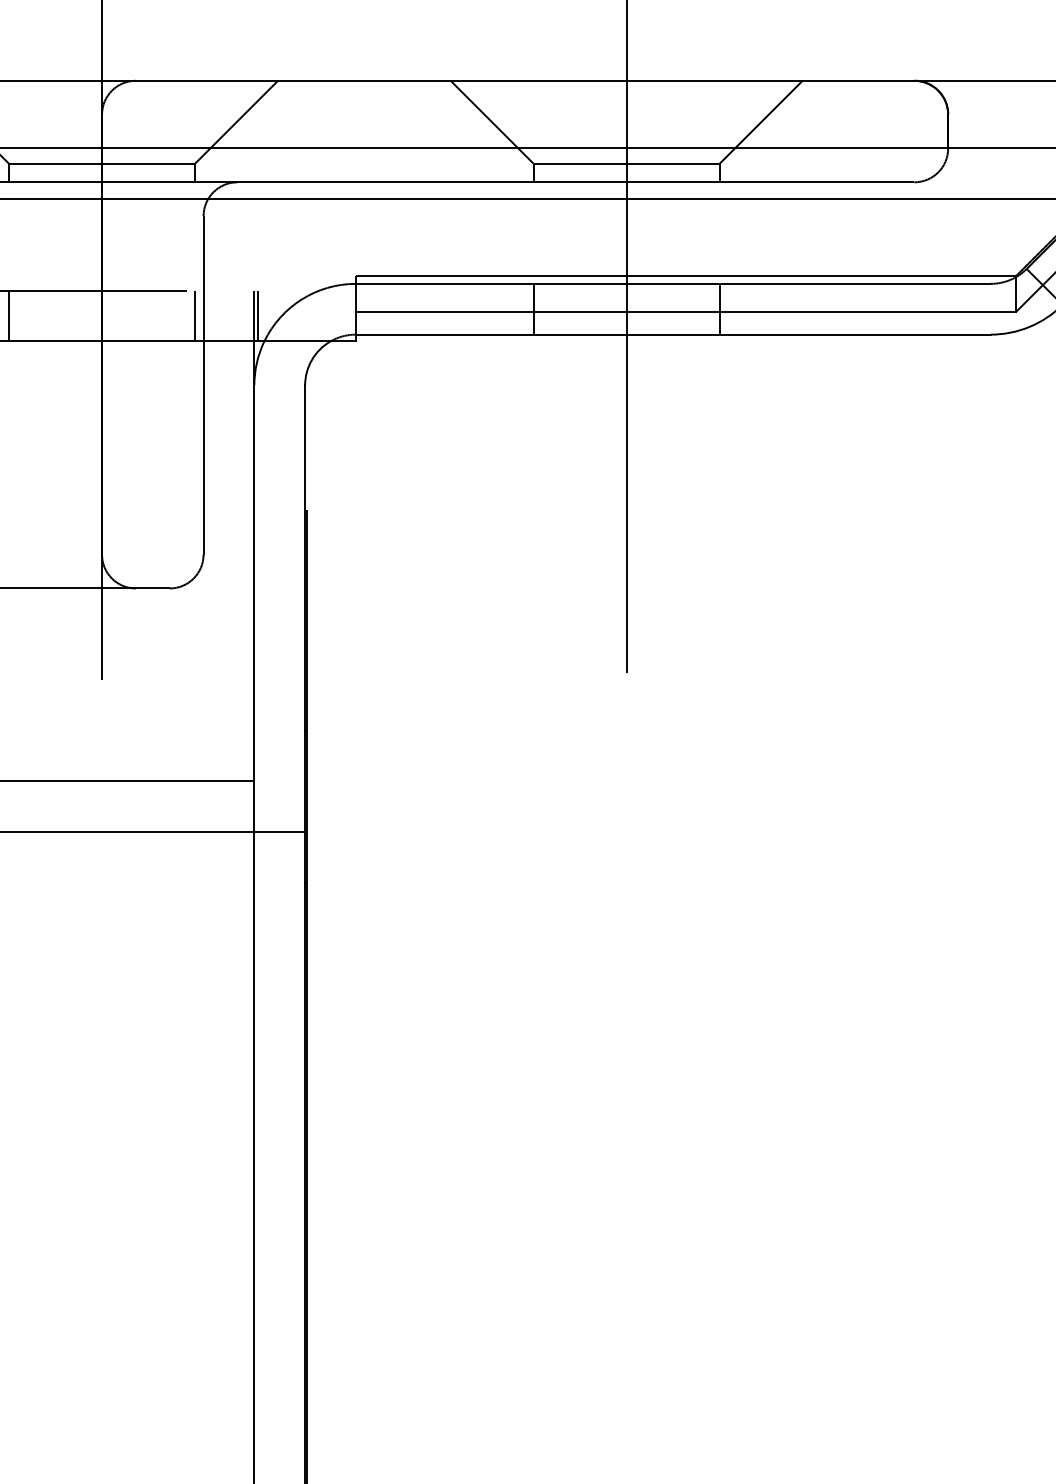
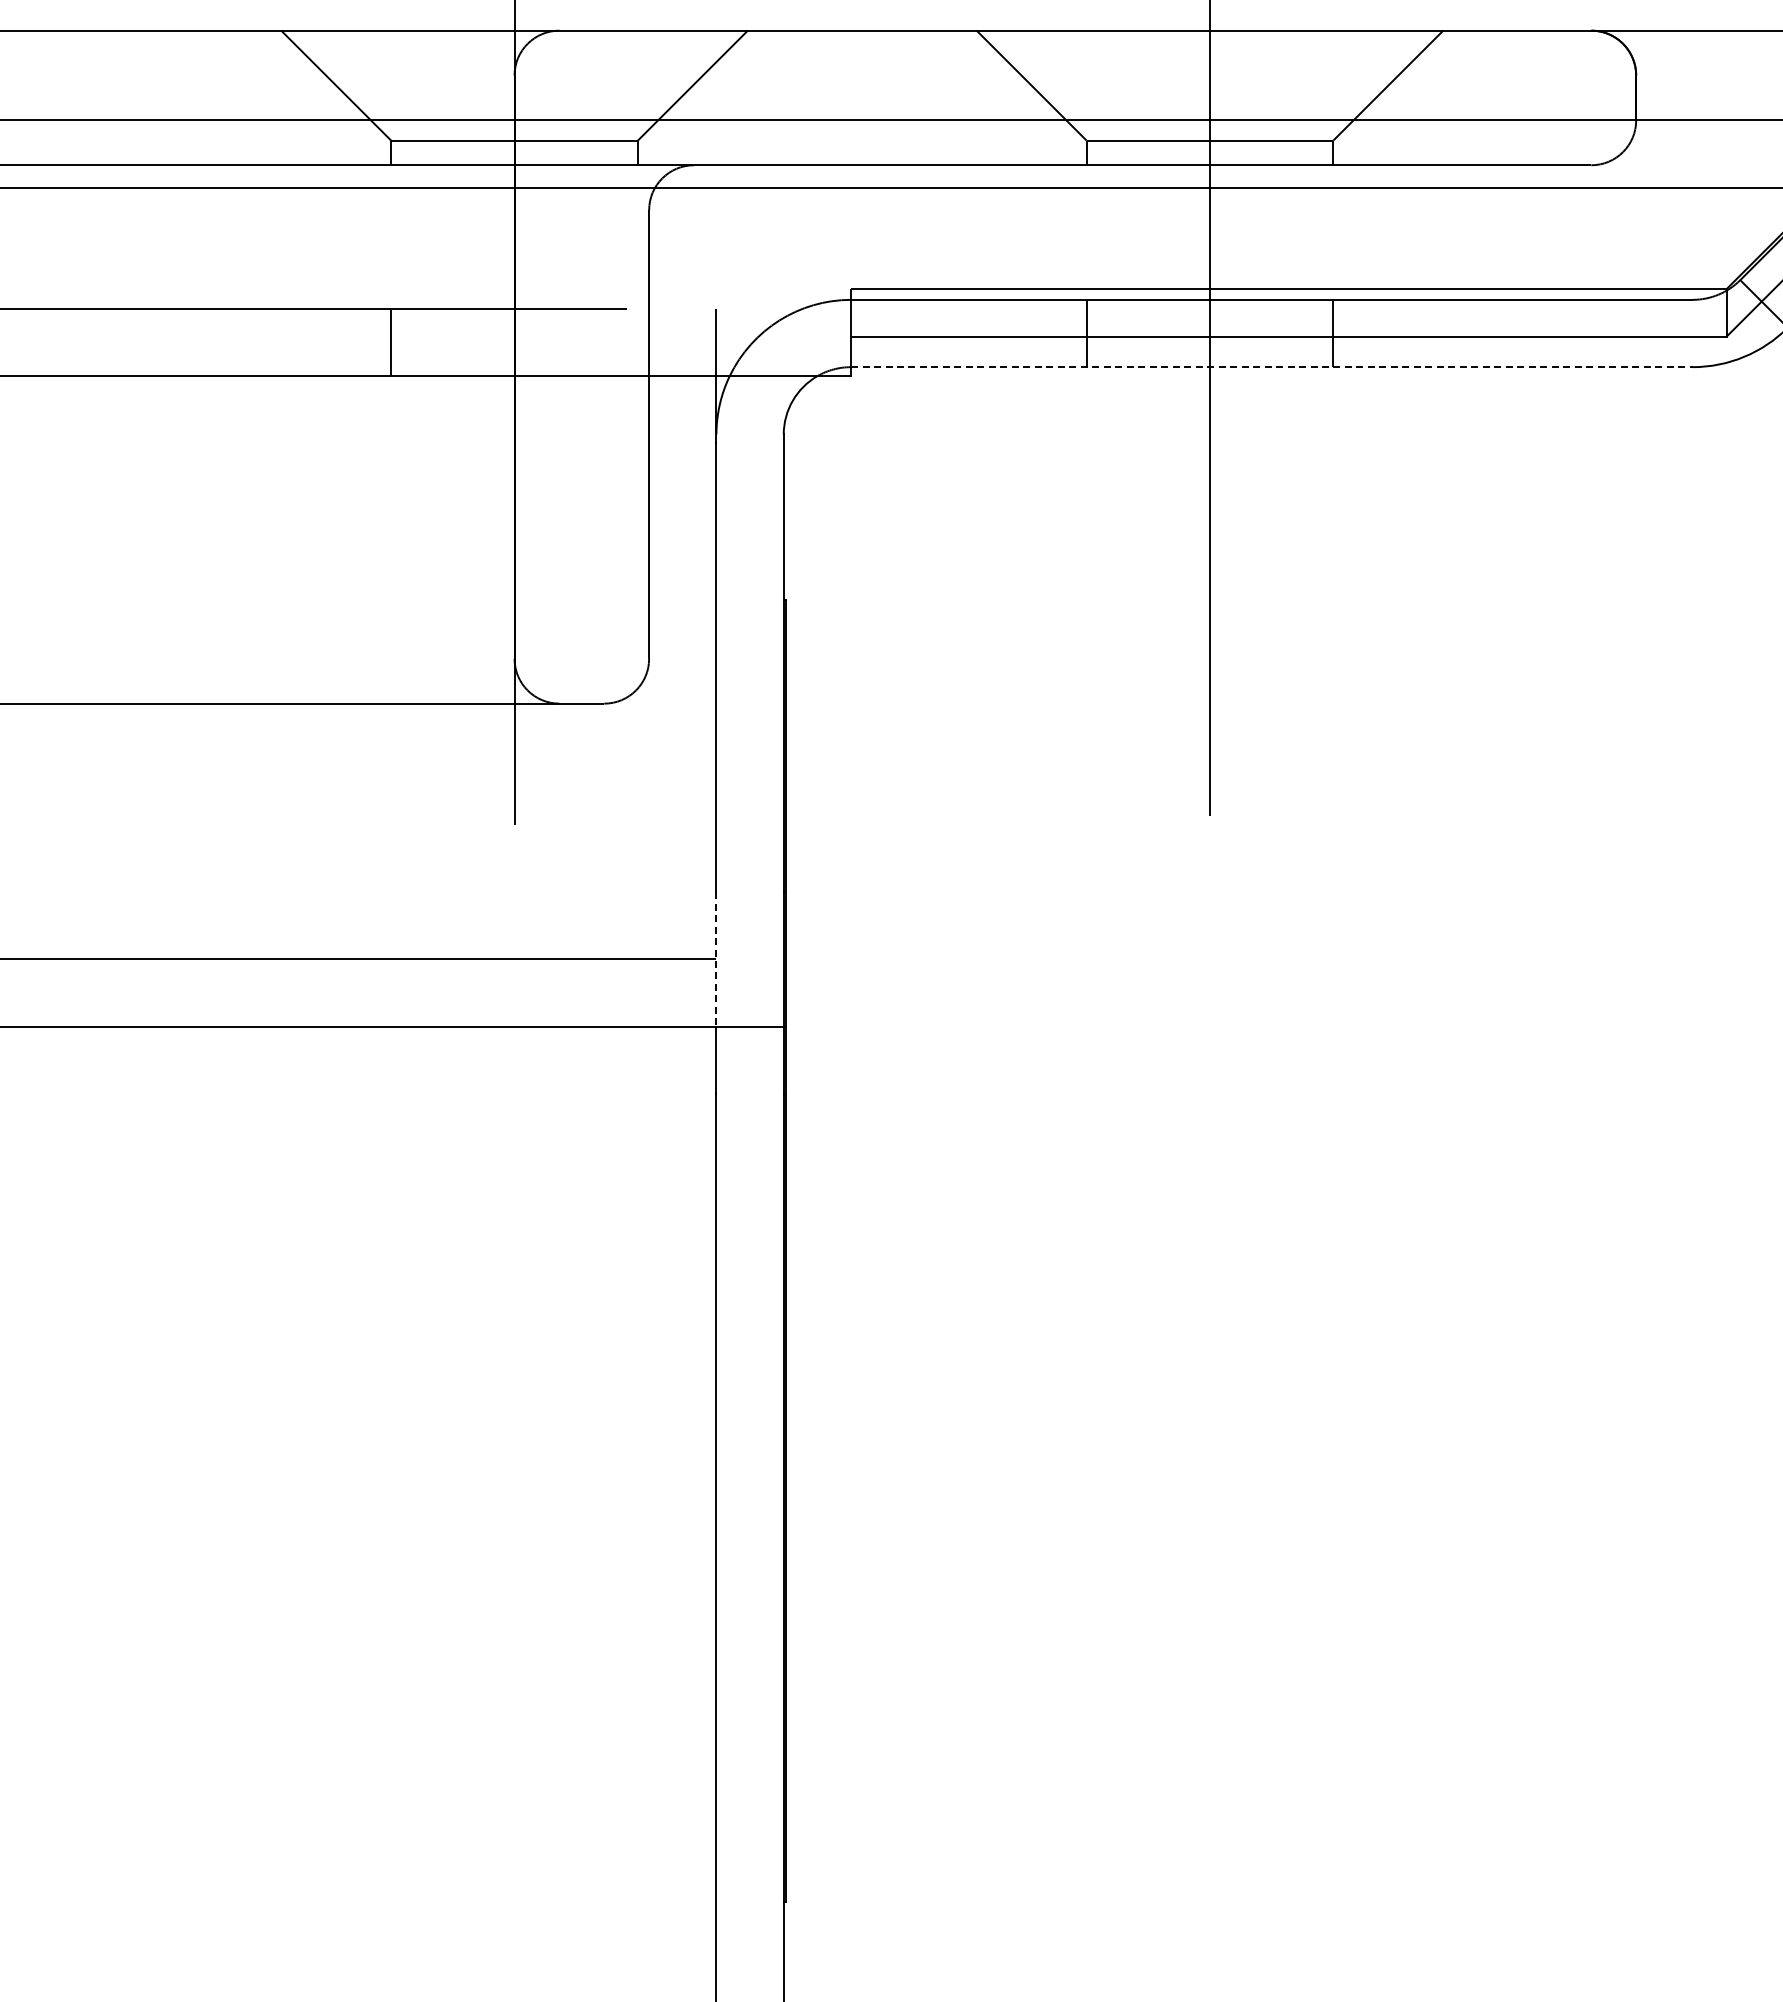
line: (194, 316) -> (637, 342), removed
line: (257, 316) -> (720, 342), removed
line: (673, 334) -> (1271, 367), solid -> dashed
line: (254, 781) -> (716, 959), solid -> dashed

